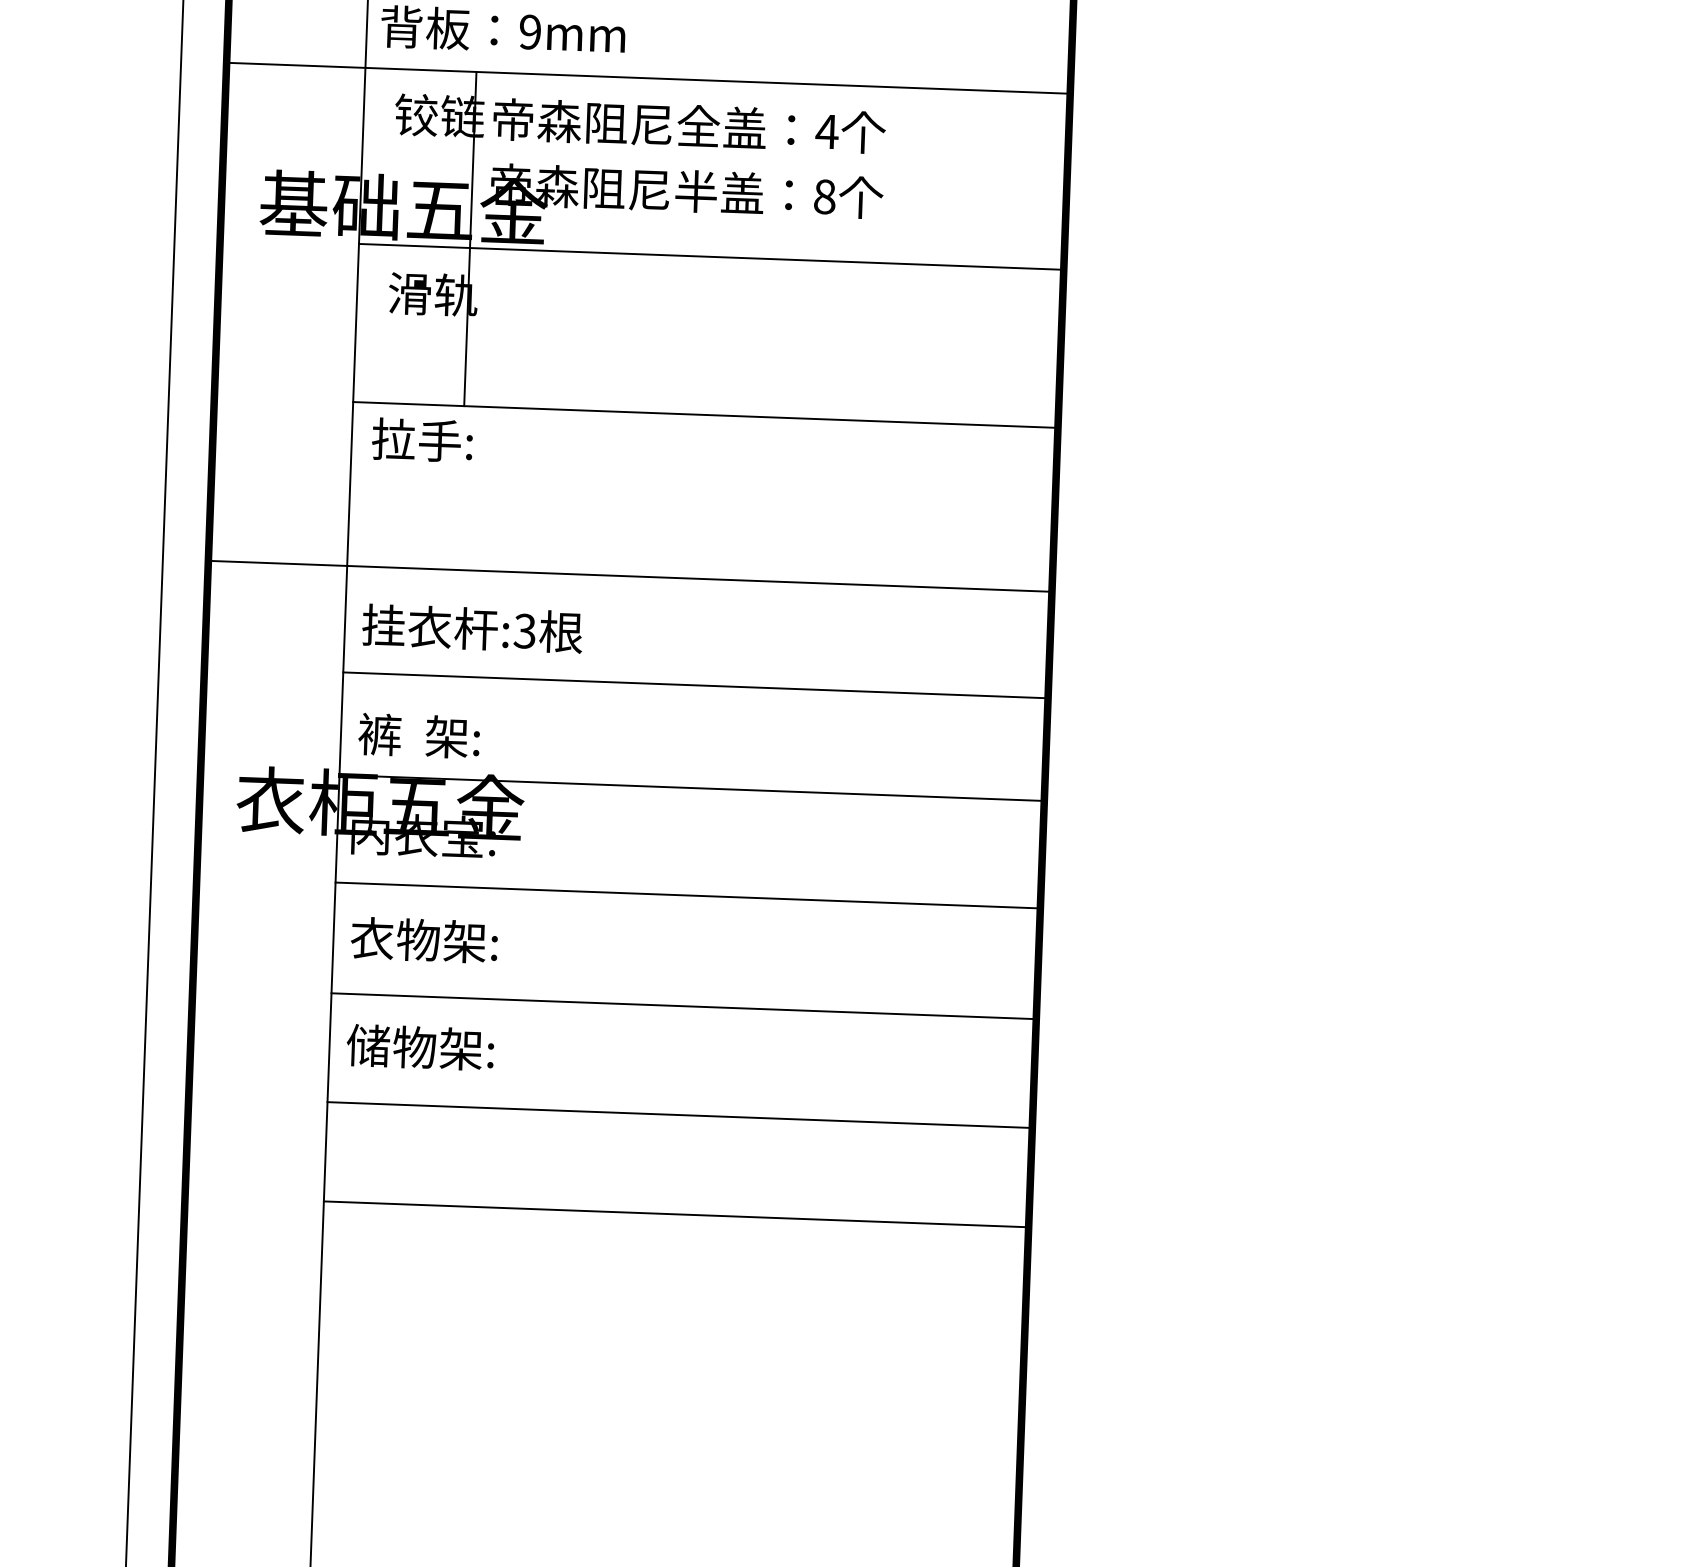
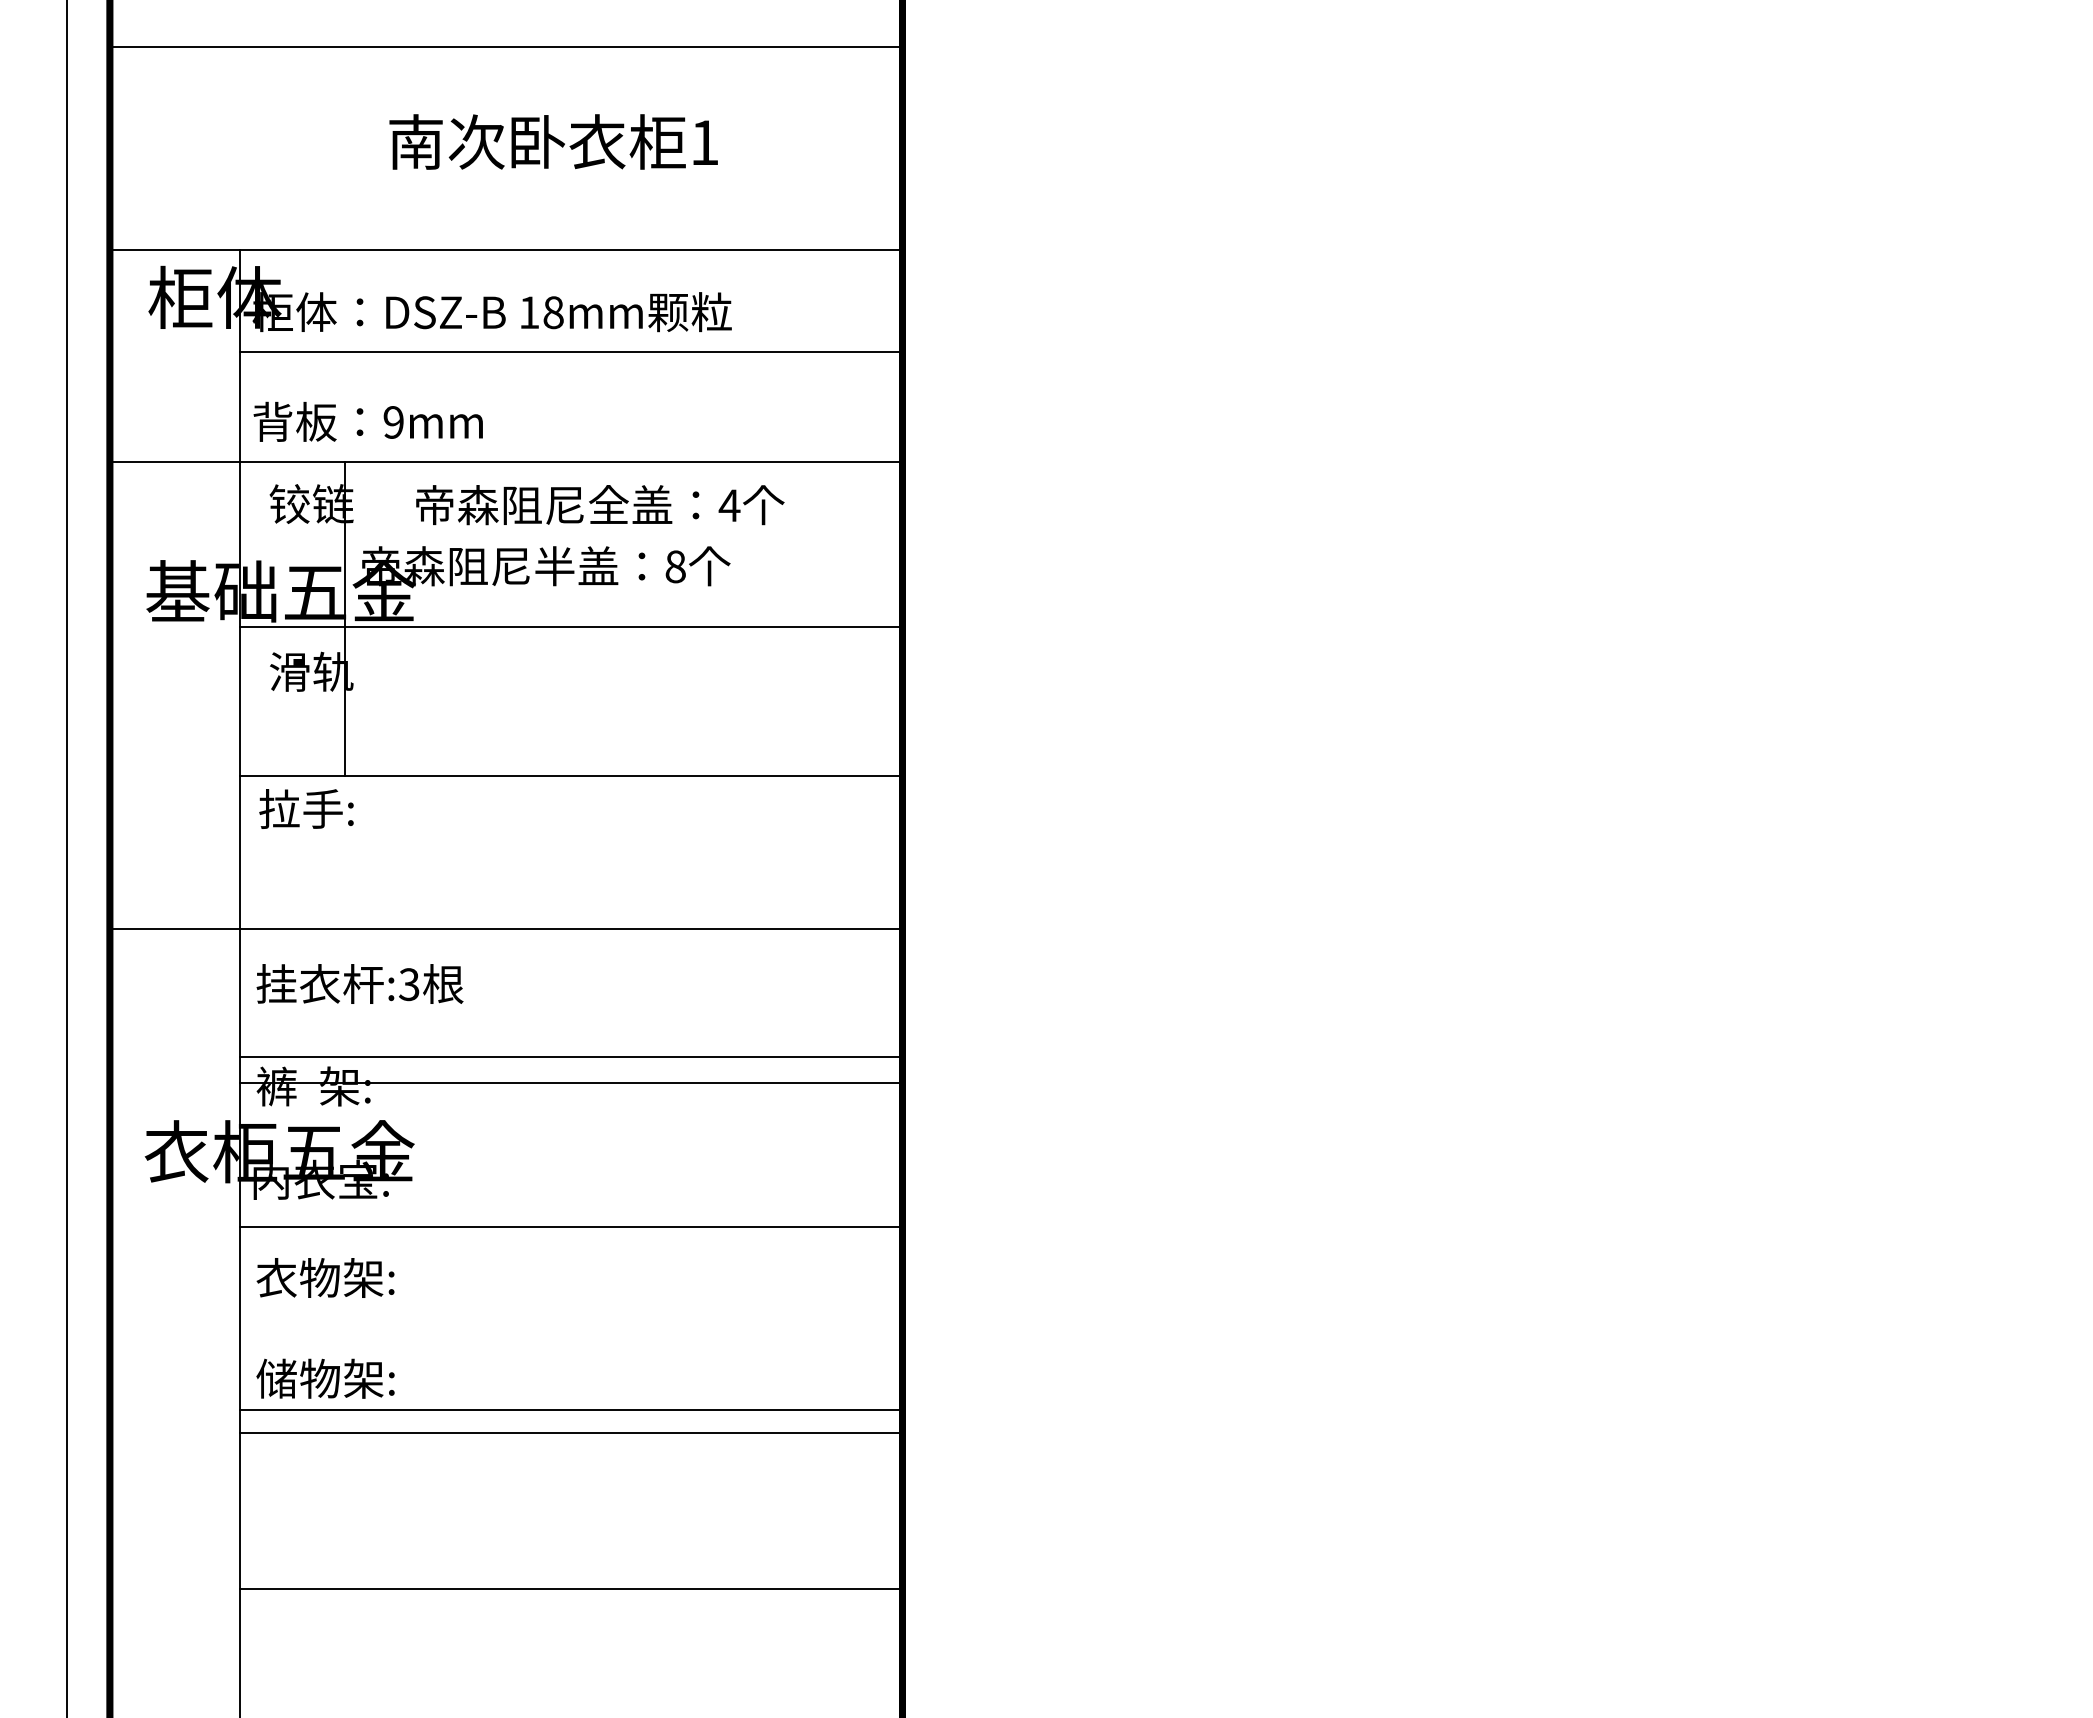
text: (689, 126) -> (600, 505), moved
line: (695, 685) -> (571, 1083), moved
line: (692, 787) -> (571, 1056), moved
line: (684, 1005) -> (571, 1409), moved
line: (676, 1214) -> (571, 1589), moved

